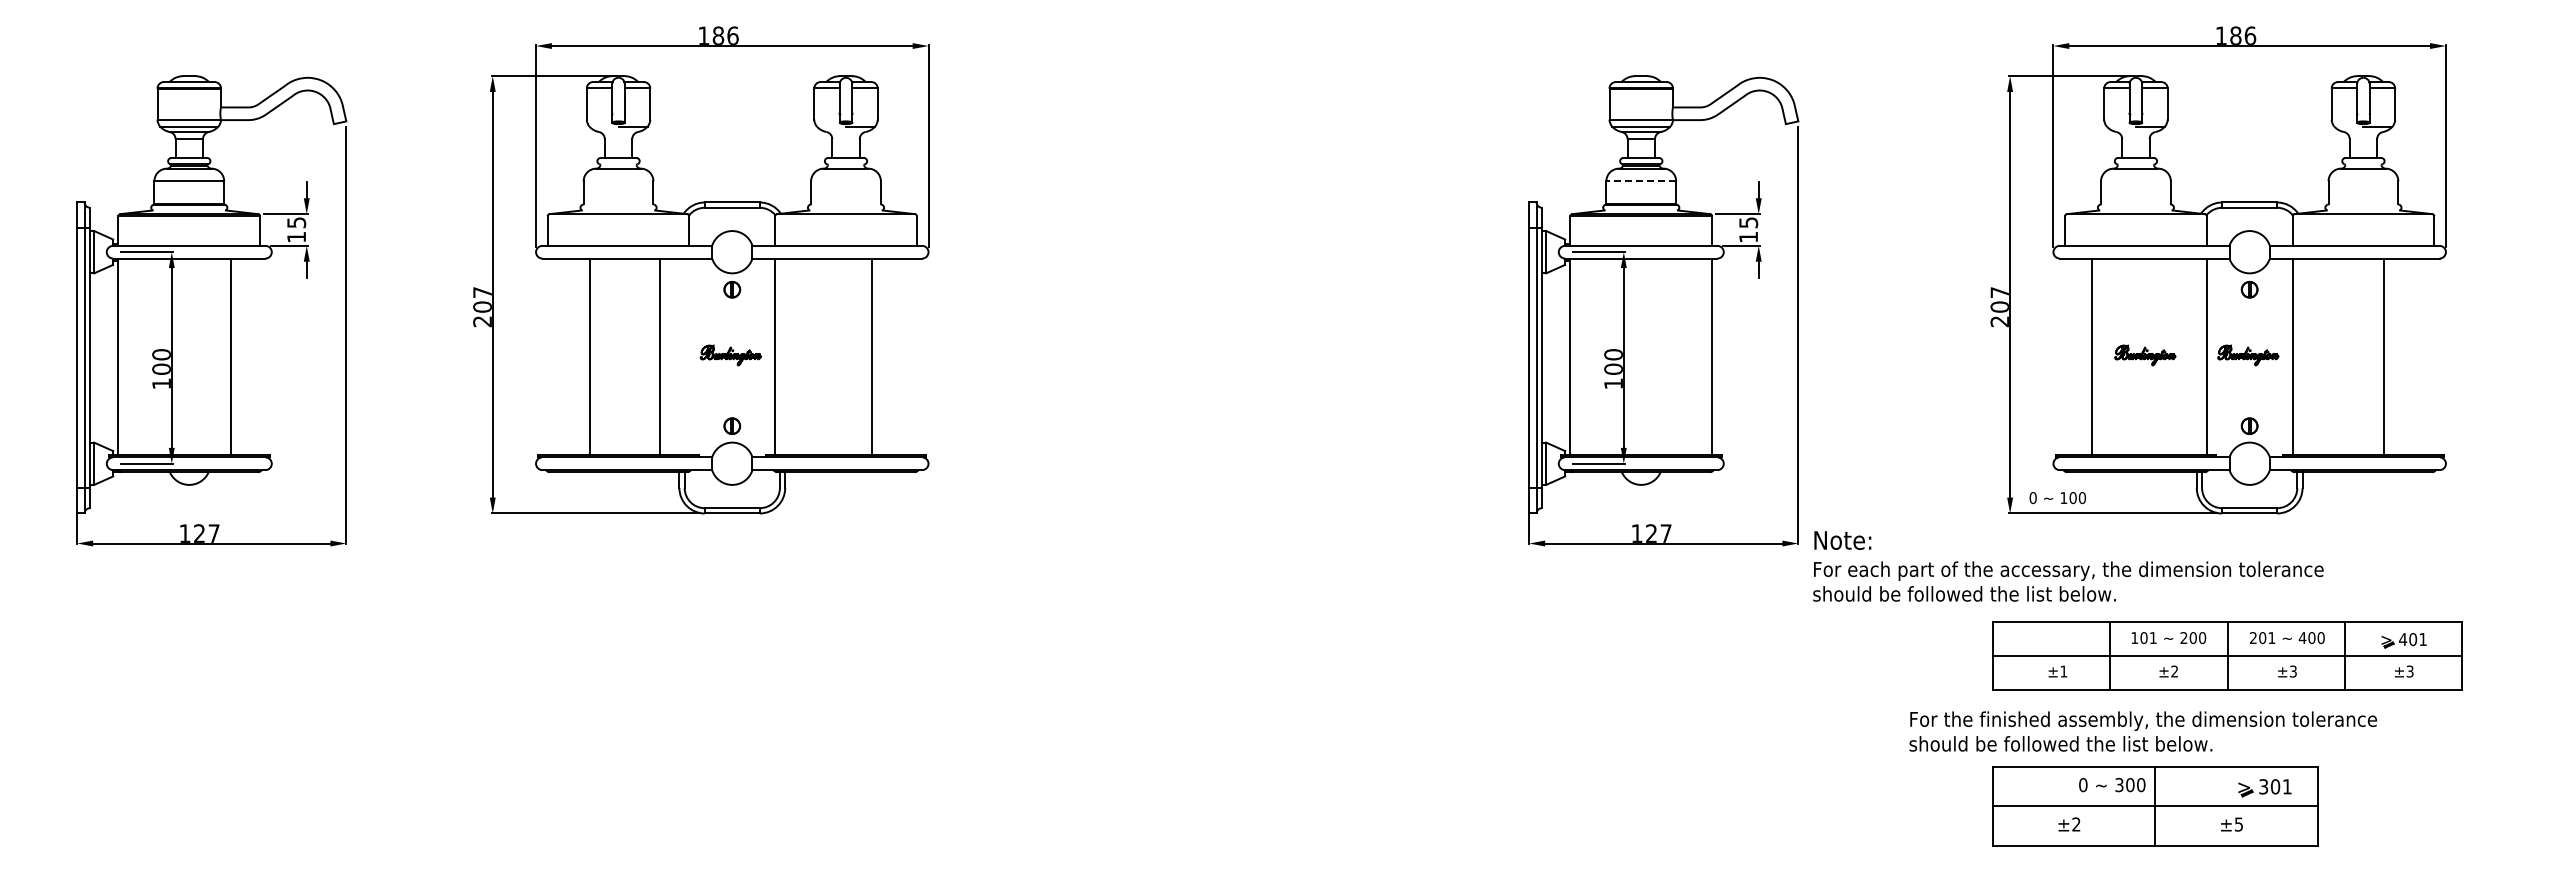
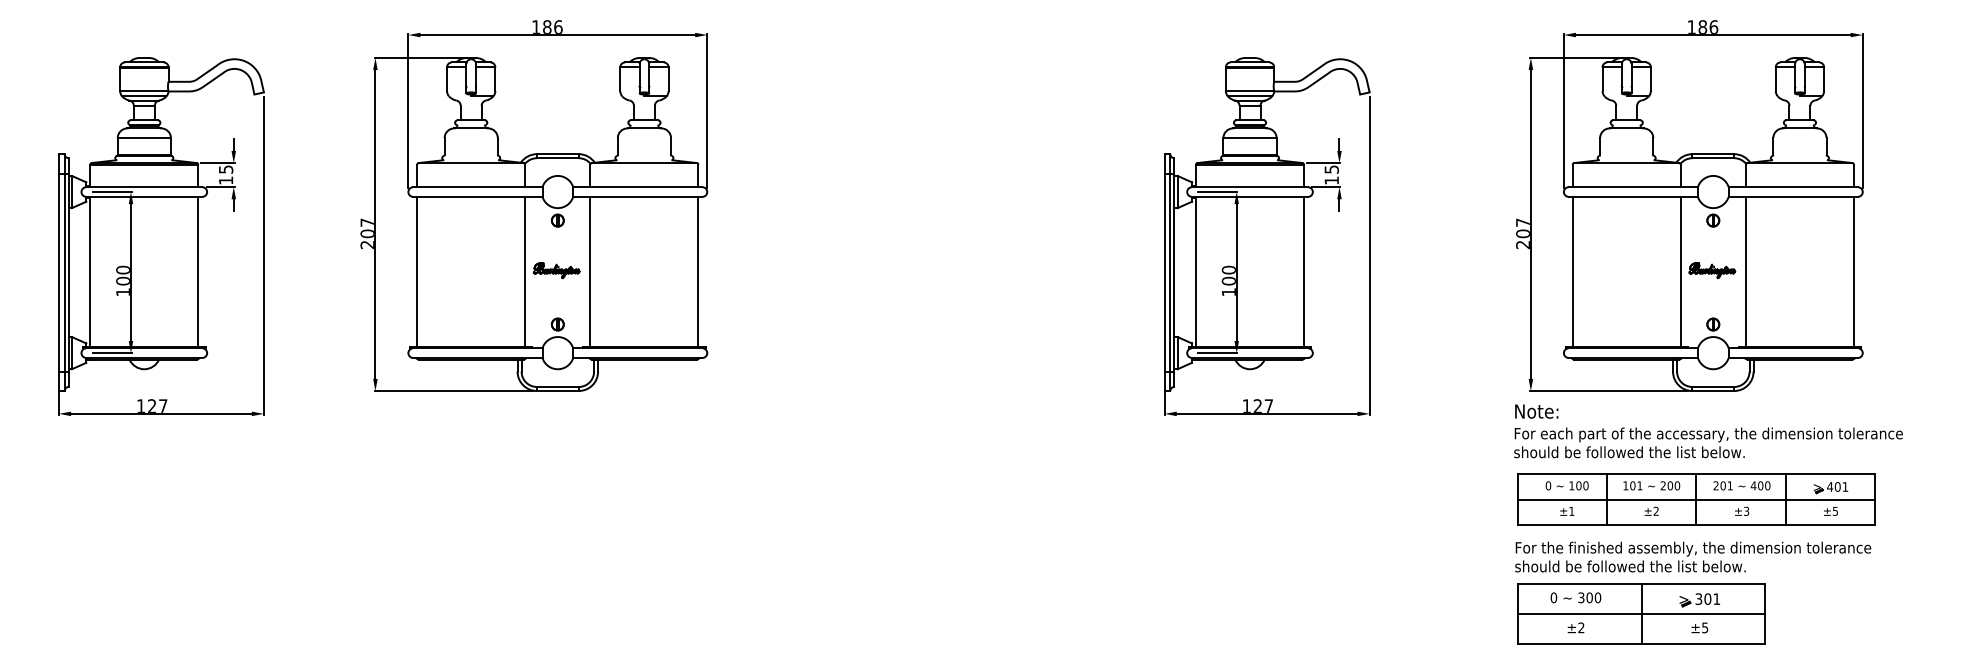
line: (1641, 181) -> (1250, 138), dashed -> solid
part: (2145, 355) -> (1633, 270), removed
line: (231, 356) -> (198, 271), moved
line: (589, 356) -> (417, 271), moved
line: (660, 356) -> (525, 271), moved
line: (871, 356) -> (698, 271), moved
line: (2092, 356) -> (1573, 271), moved
line: (2384, 356) -> (1854, 271), moved
text: (2057, 498) -> (1566, 486), moved
text: (2068, 566) -> (1708, 431), moved
text: (2410, 670) -> (1835, 510), ±3 -> ±5
text: (2142, 731) -> (1692, 557), moved
text: (2112, 785) -> (1576, 598), moved
part: (2264, 788) -> (1699, 600), moved

